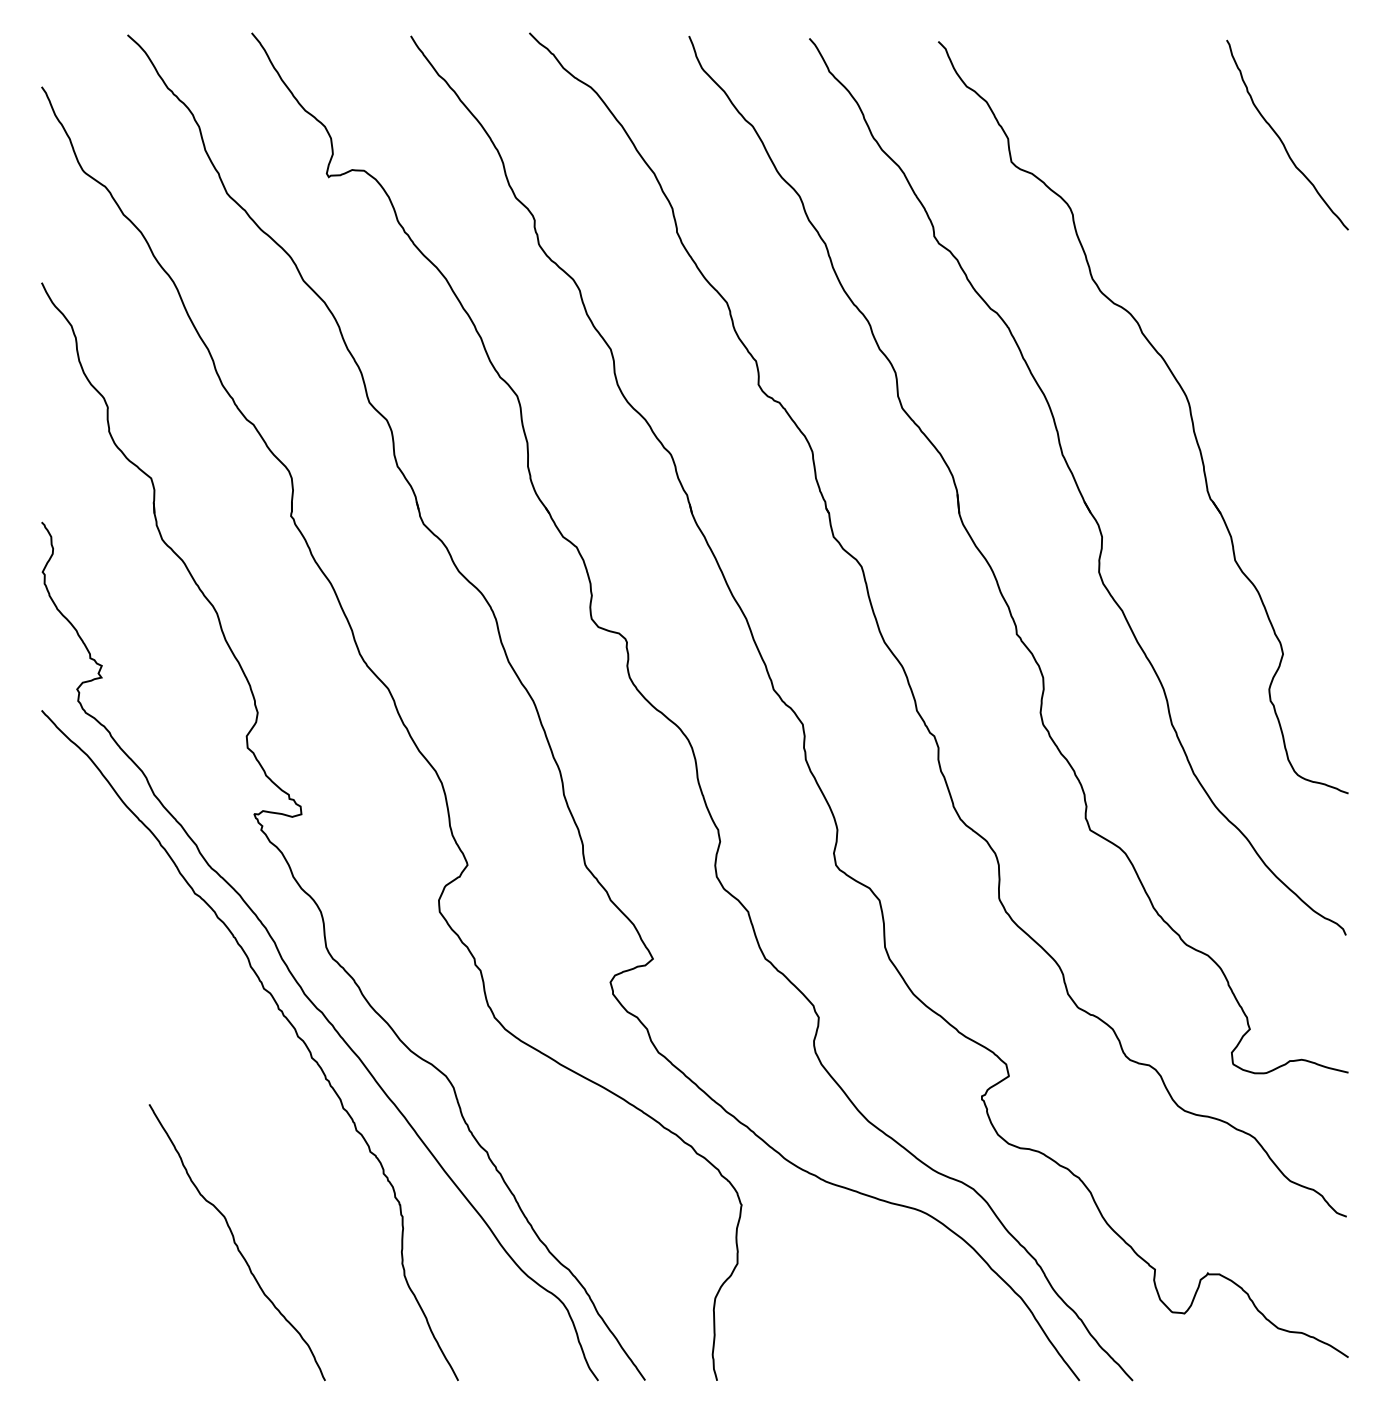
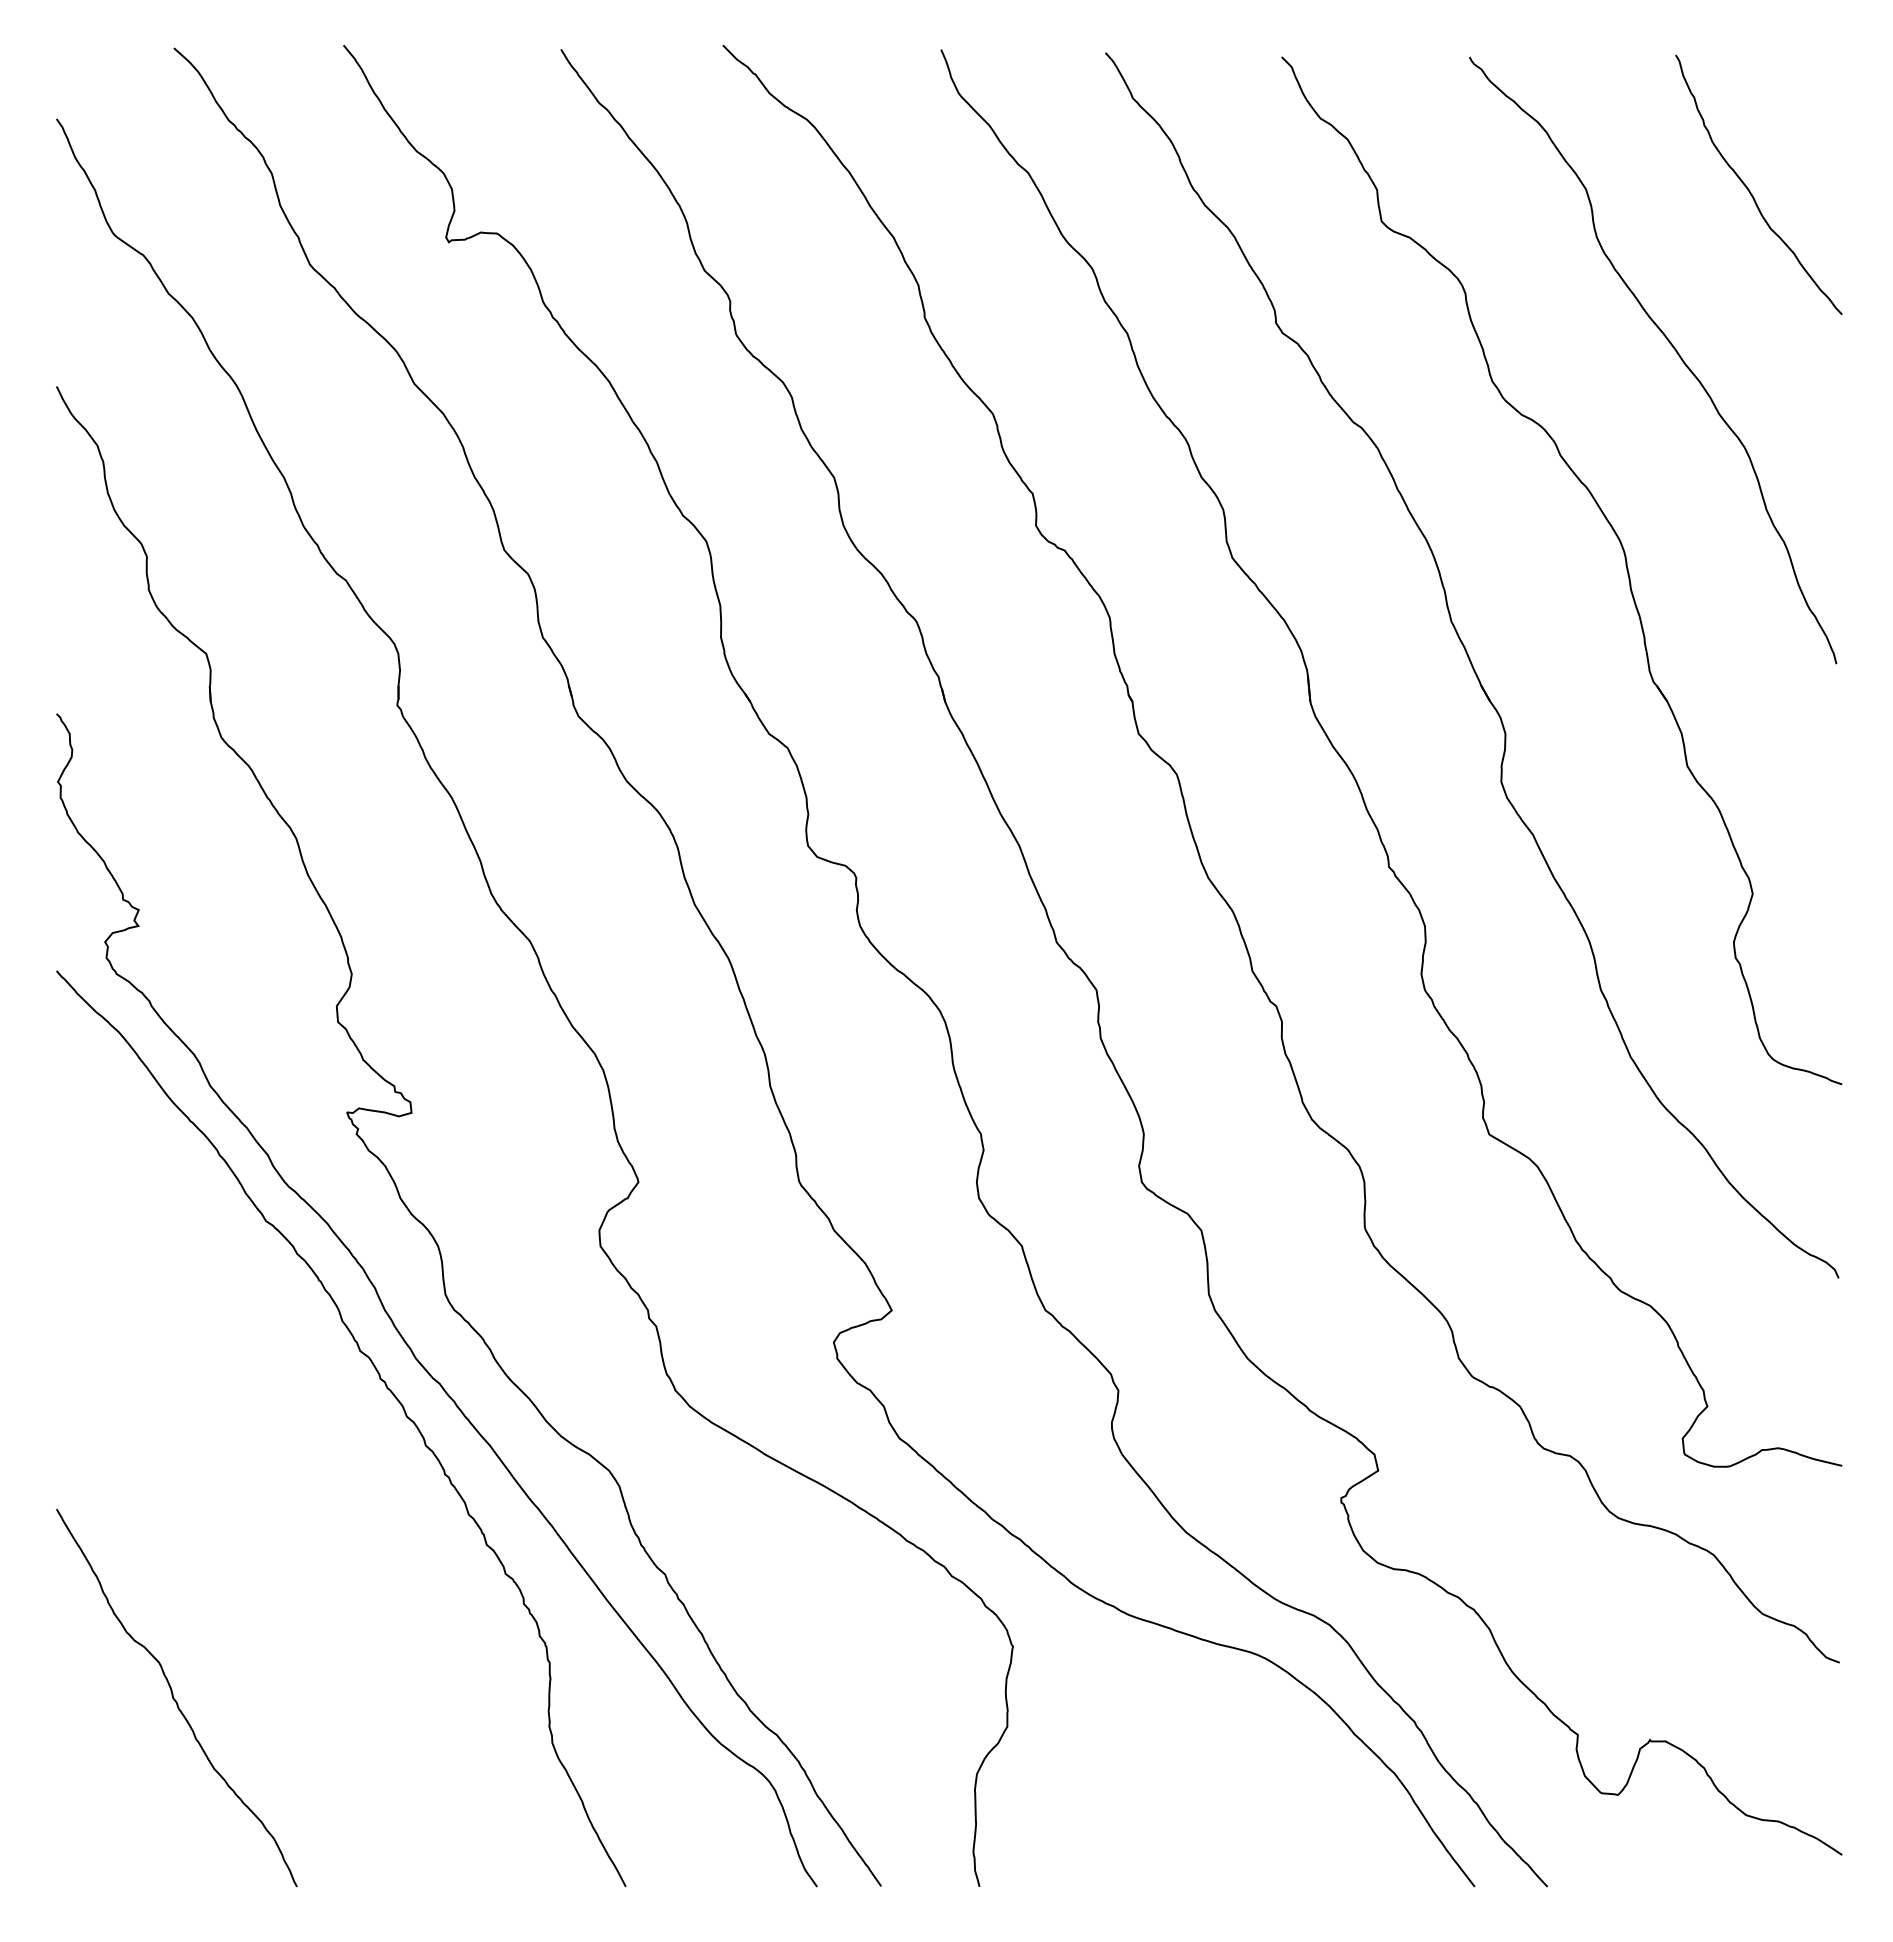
curve: (1223, 253) -> (1671, 346), added
curve: (235, 1242) -> (174, 1697), moved

